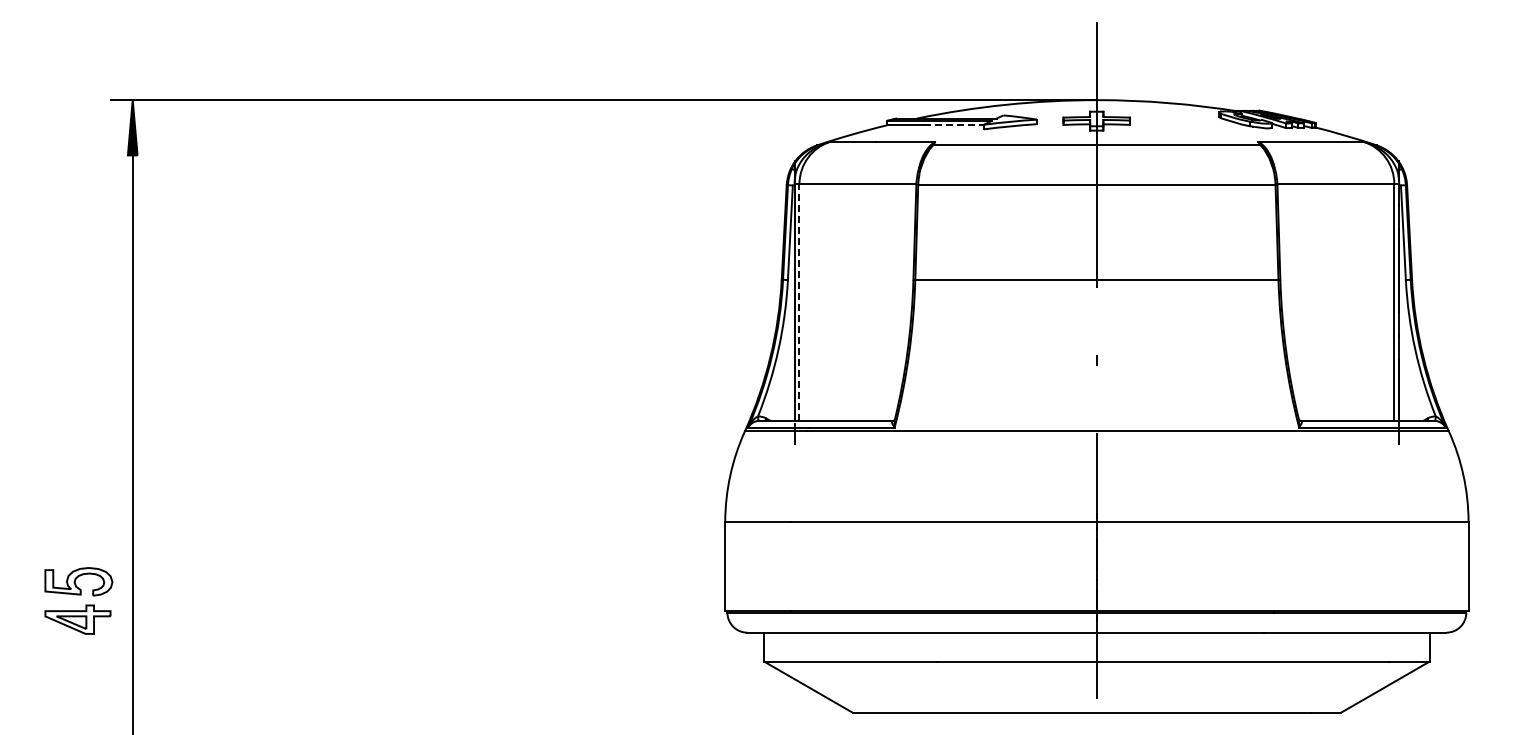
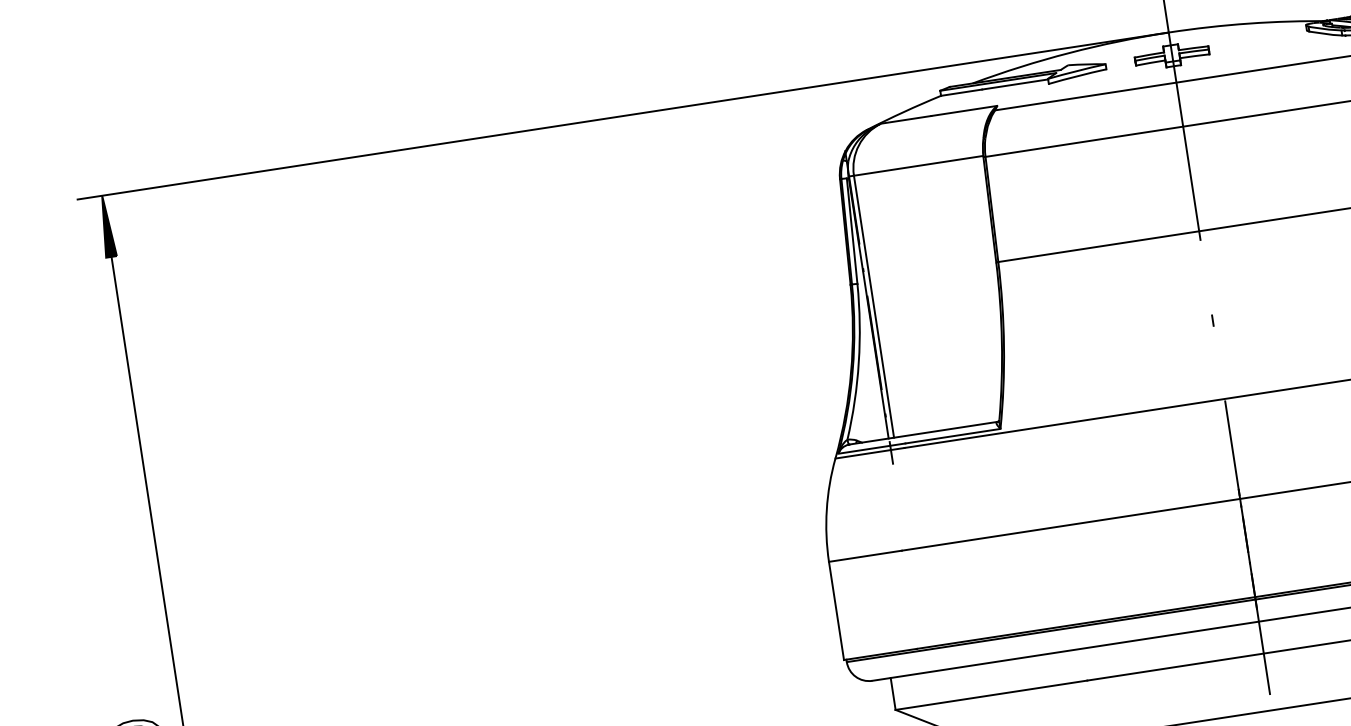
line: (954, 125) -> (1015, 84), dashed -> solid
line: (799, 301) -> (873, 305), dashed -> solid

